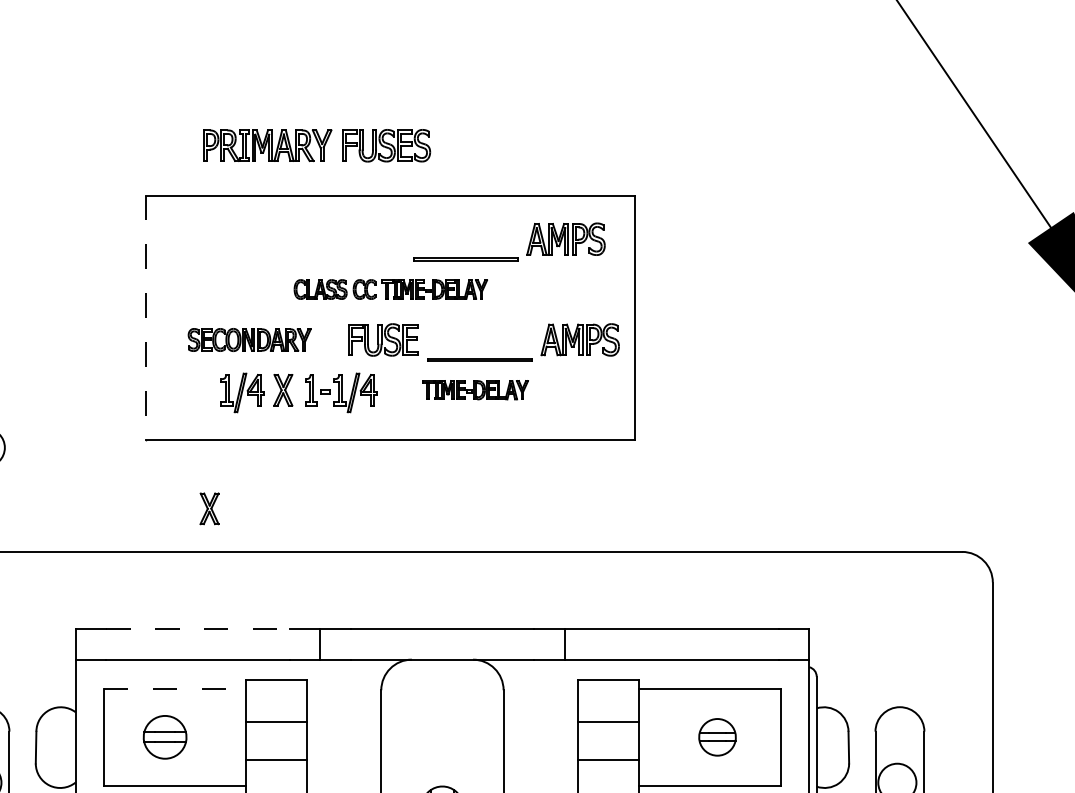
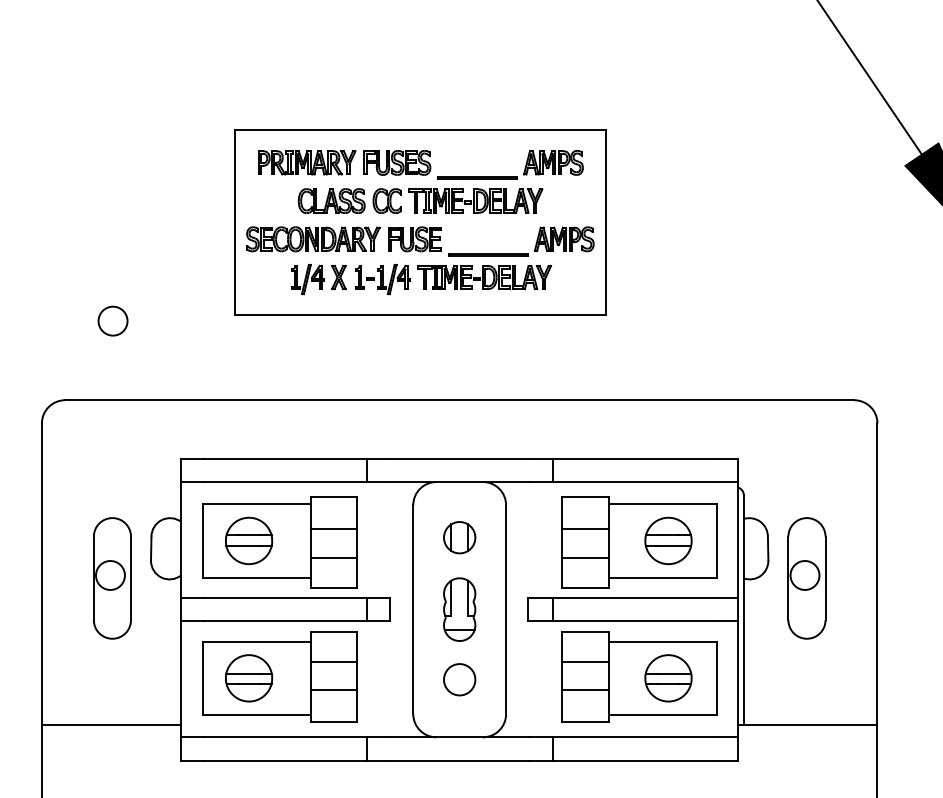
part: (317, 145) -> (344, 162), moved
part: (390, 288) -> (420, 200), size x1.67
line: (145, 317) -> (234, 222), dashed -> solid
part: (249, 340) -> (313, 239), size x1.43
part: (475, 390) -> (484, 277), size x1.67
part: (209, 508) -> (282, 367), removed
line: (198, 628) -> (274, 458), dashed -> solid
line: (174, 689) -> (256, 504), dashed -> solid
part: (442, 732) -> (459, 537), added
part: (165, 736) -> (249, 540), size x1.43
part: (717, 736) -> (668, 540), size x1.67

